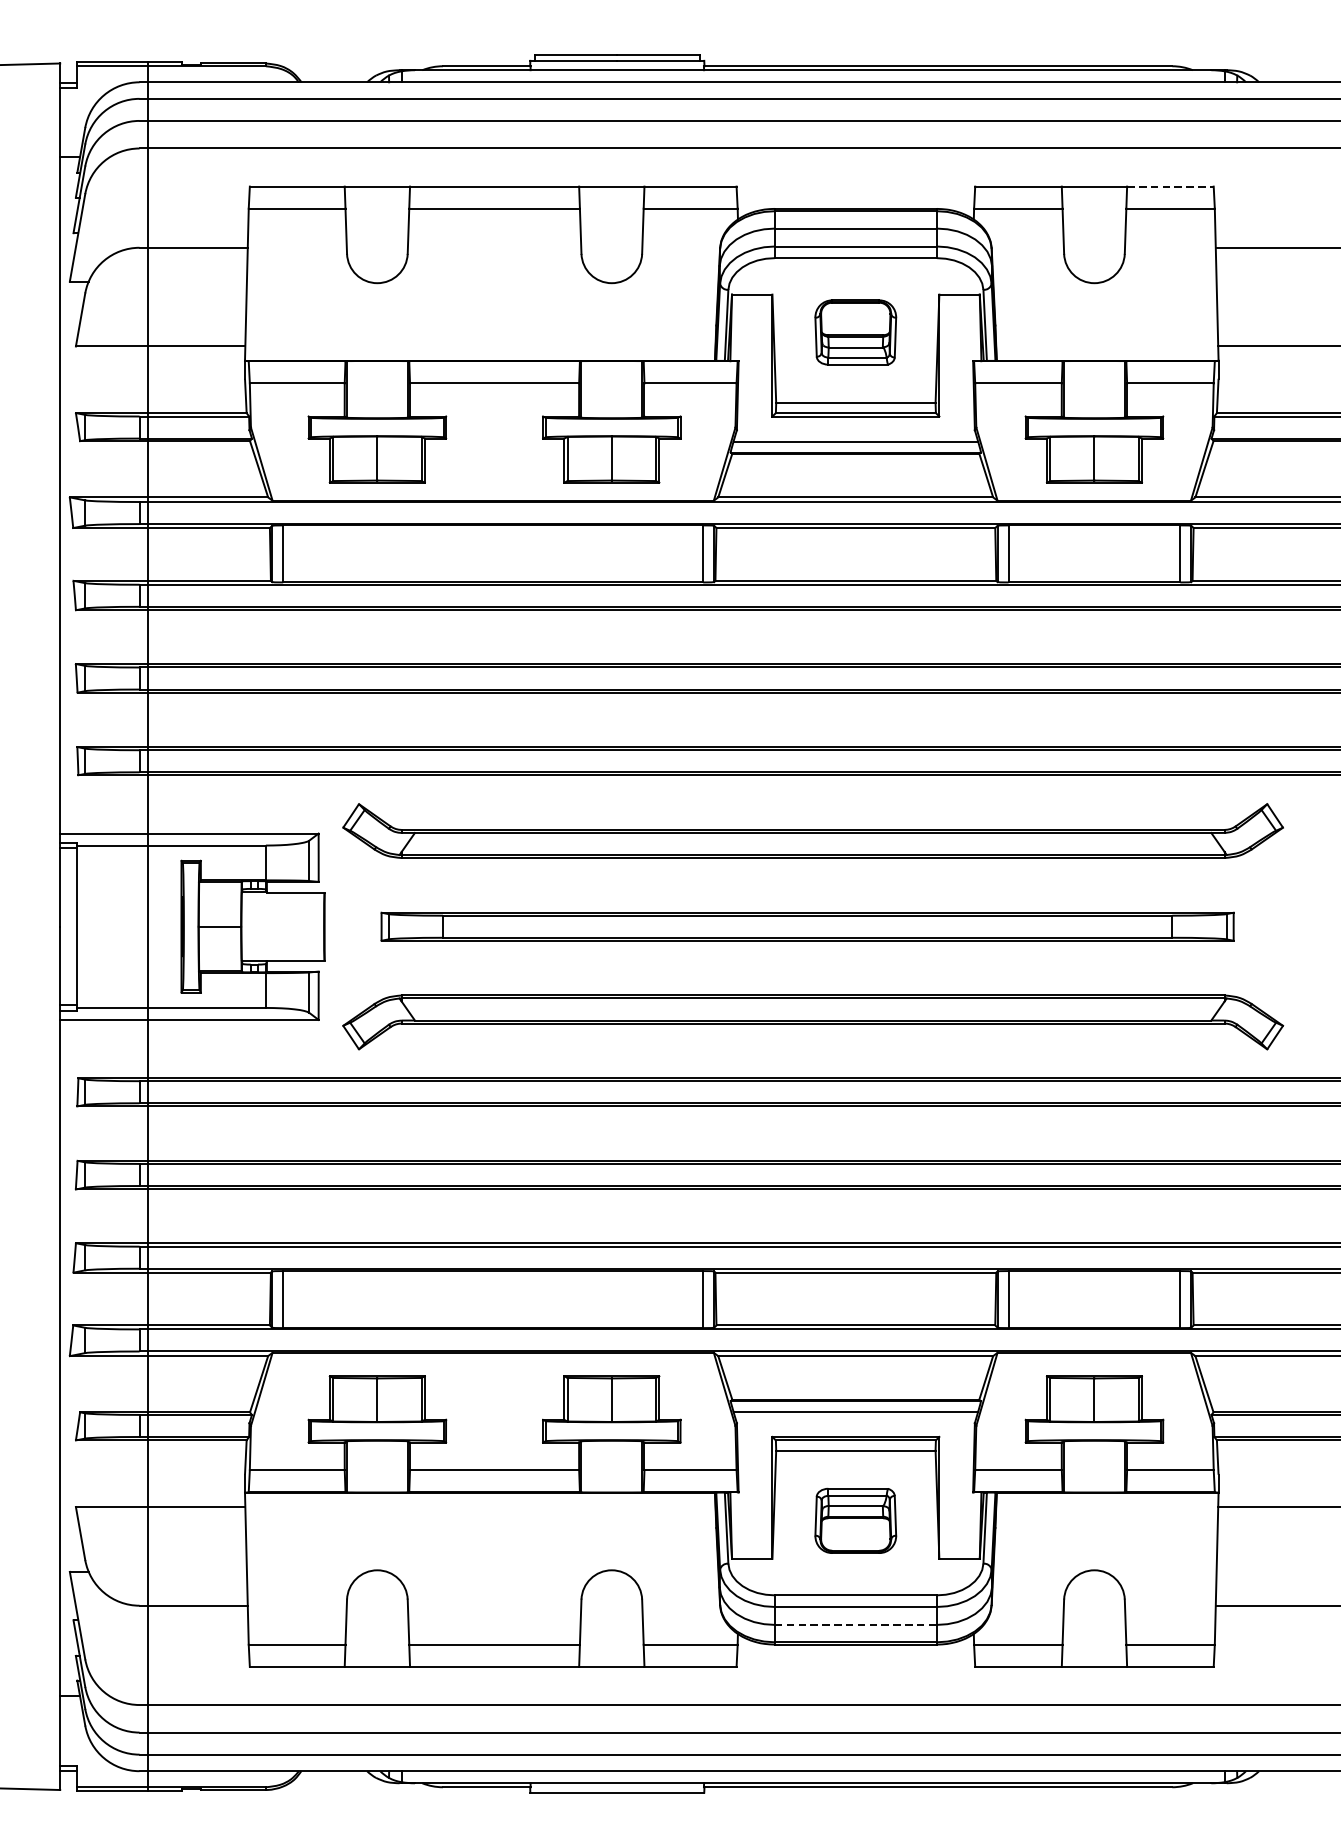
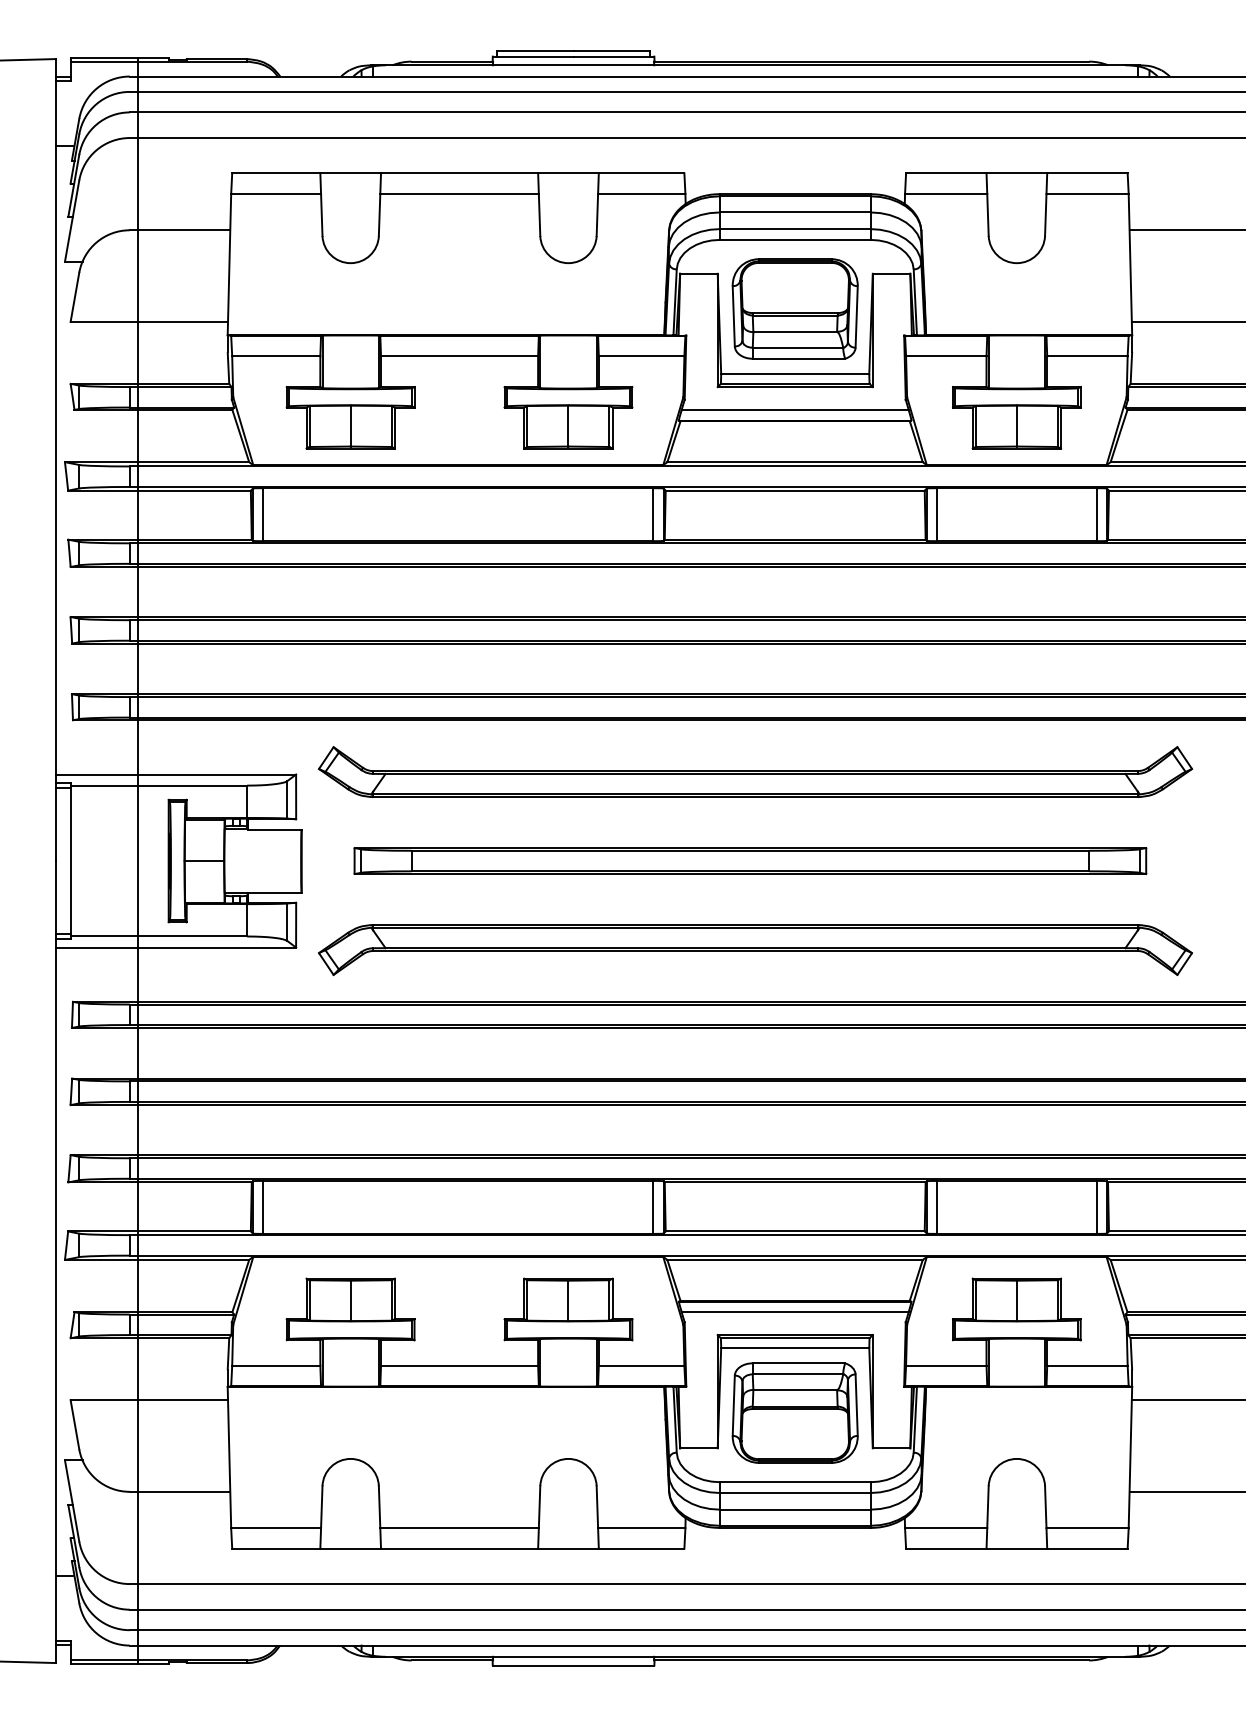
line: (1170, 186) -> (1087, 173), dashed -> solid
part: (855, 331) -> (794, 308), size x1.67
part: (855, 1520) -> (794, 1412), size x1.67
line: (856, 1624) -> (795, 1509), dashed -> solid

